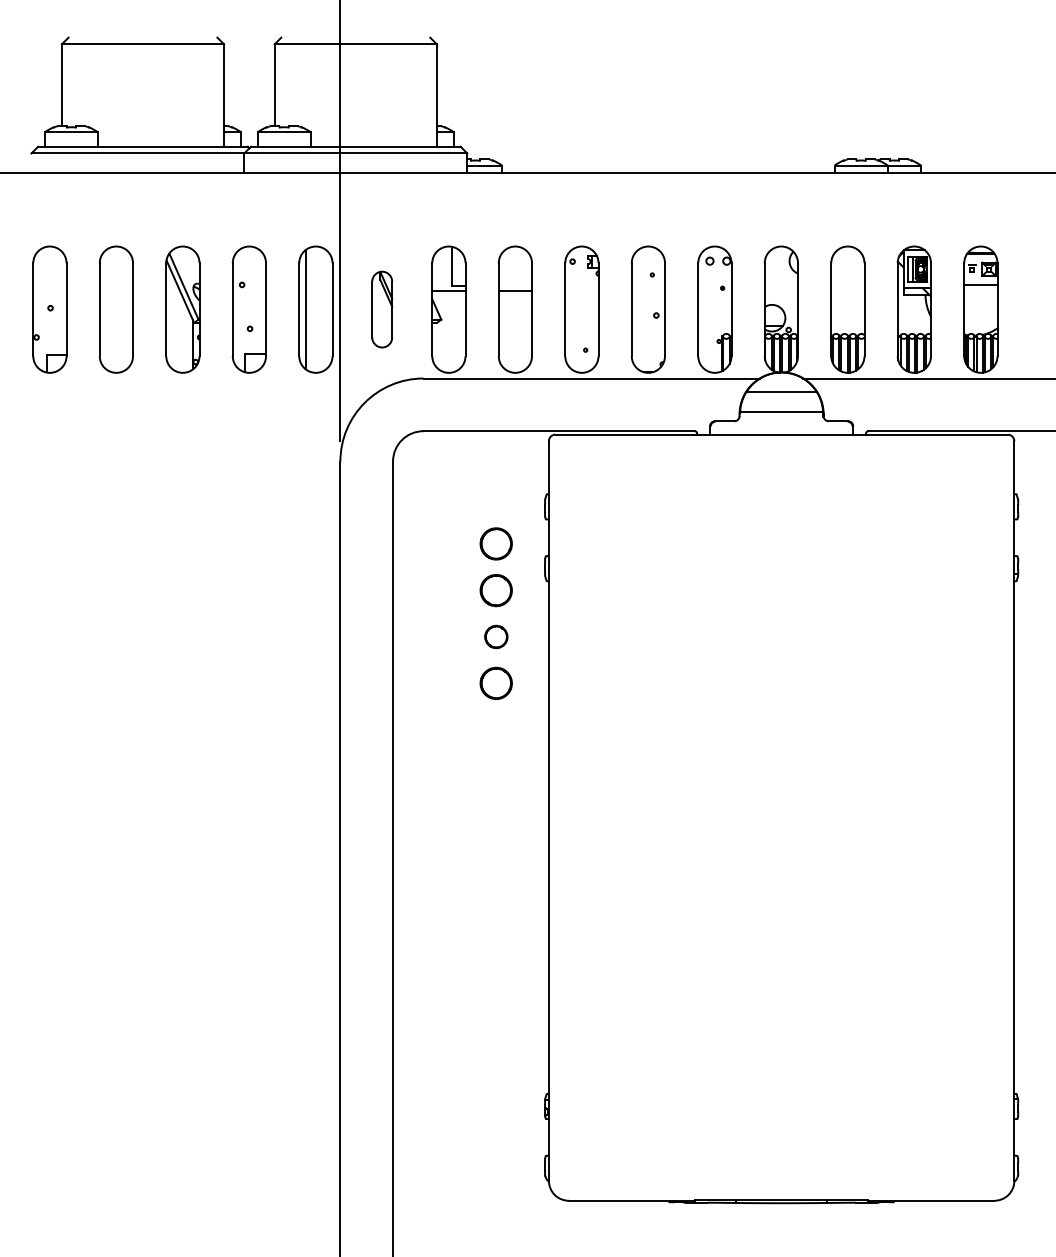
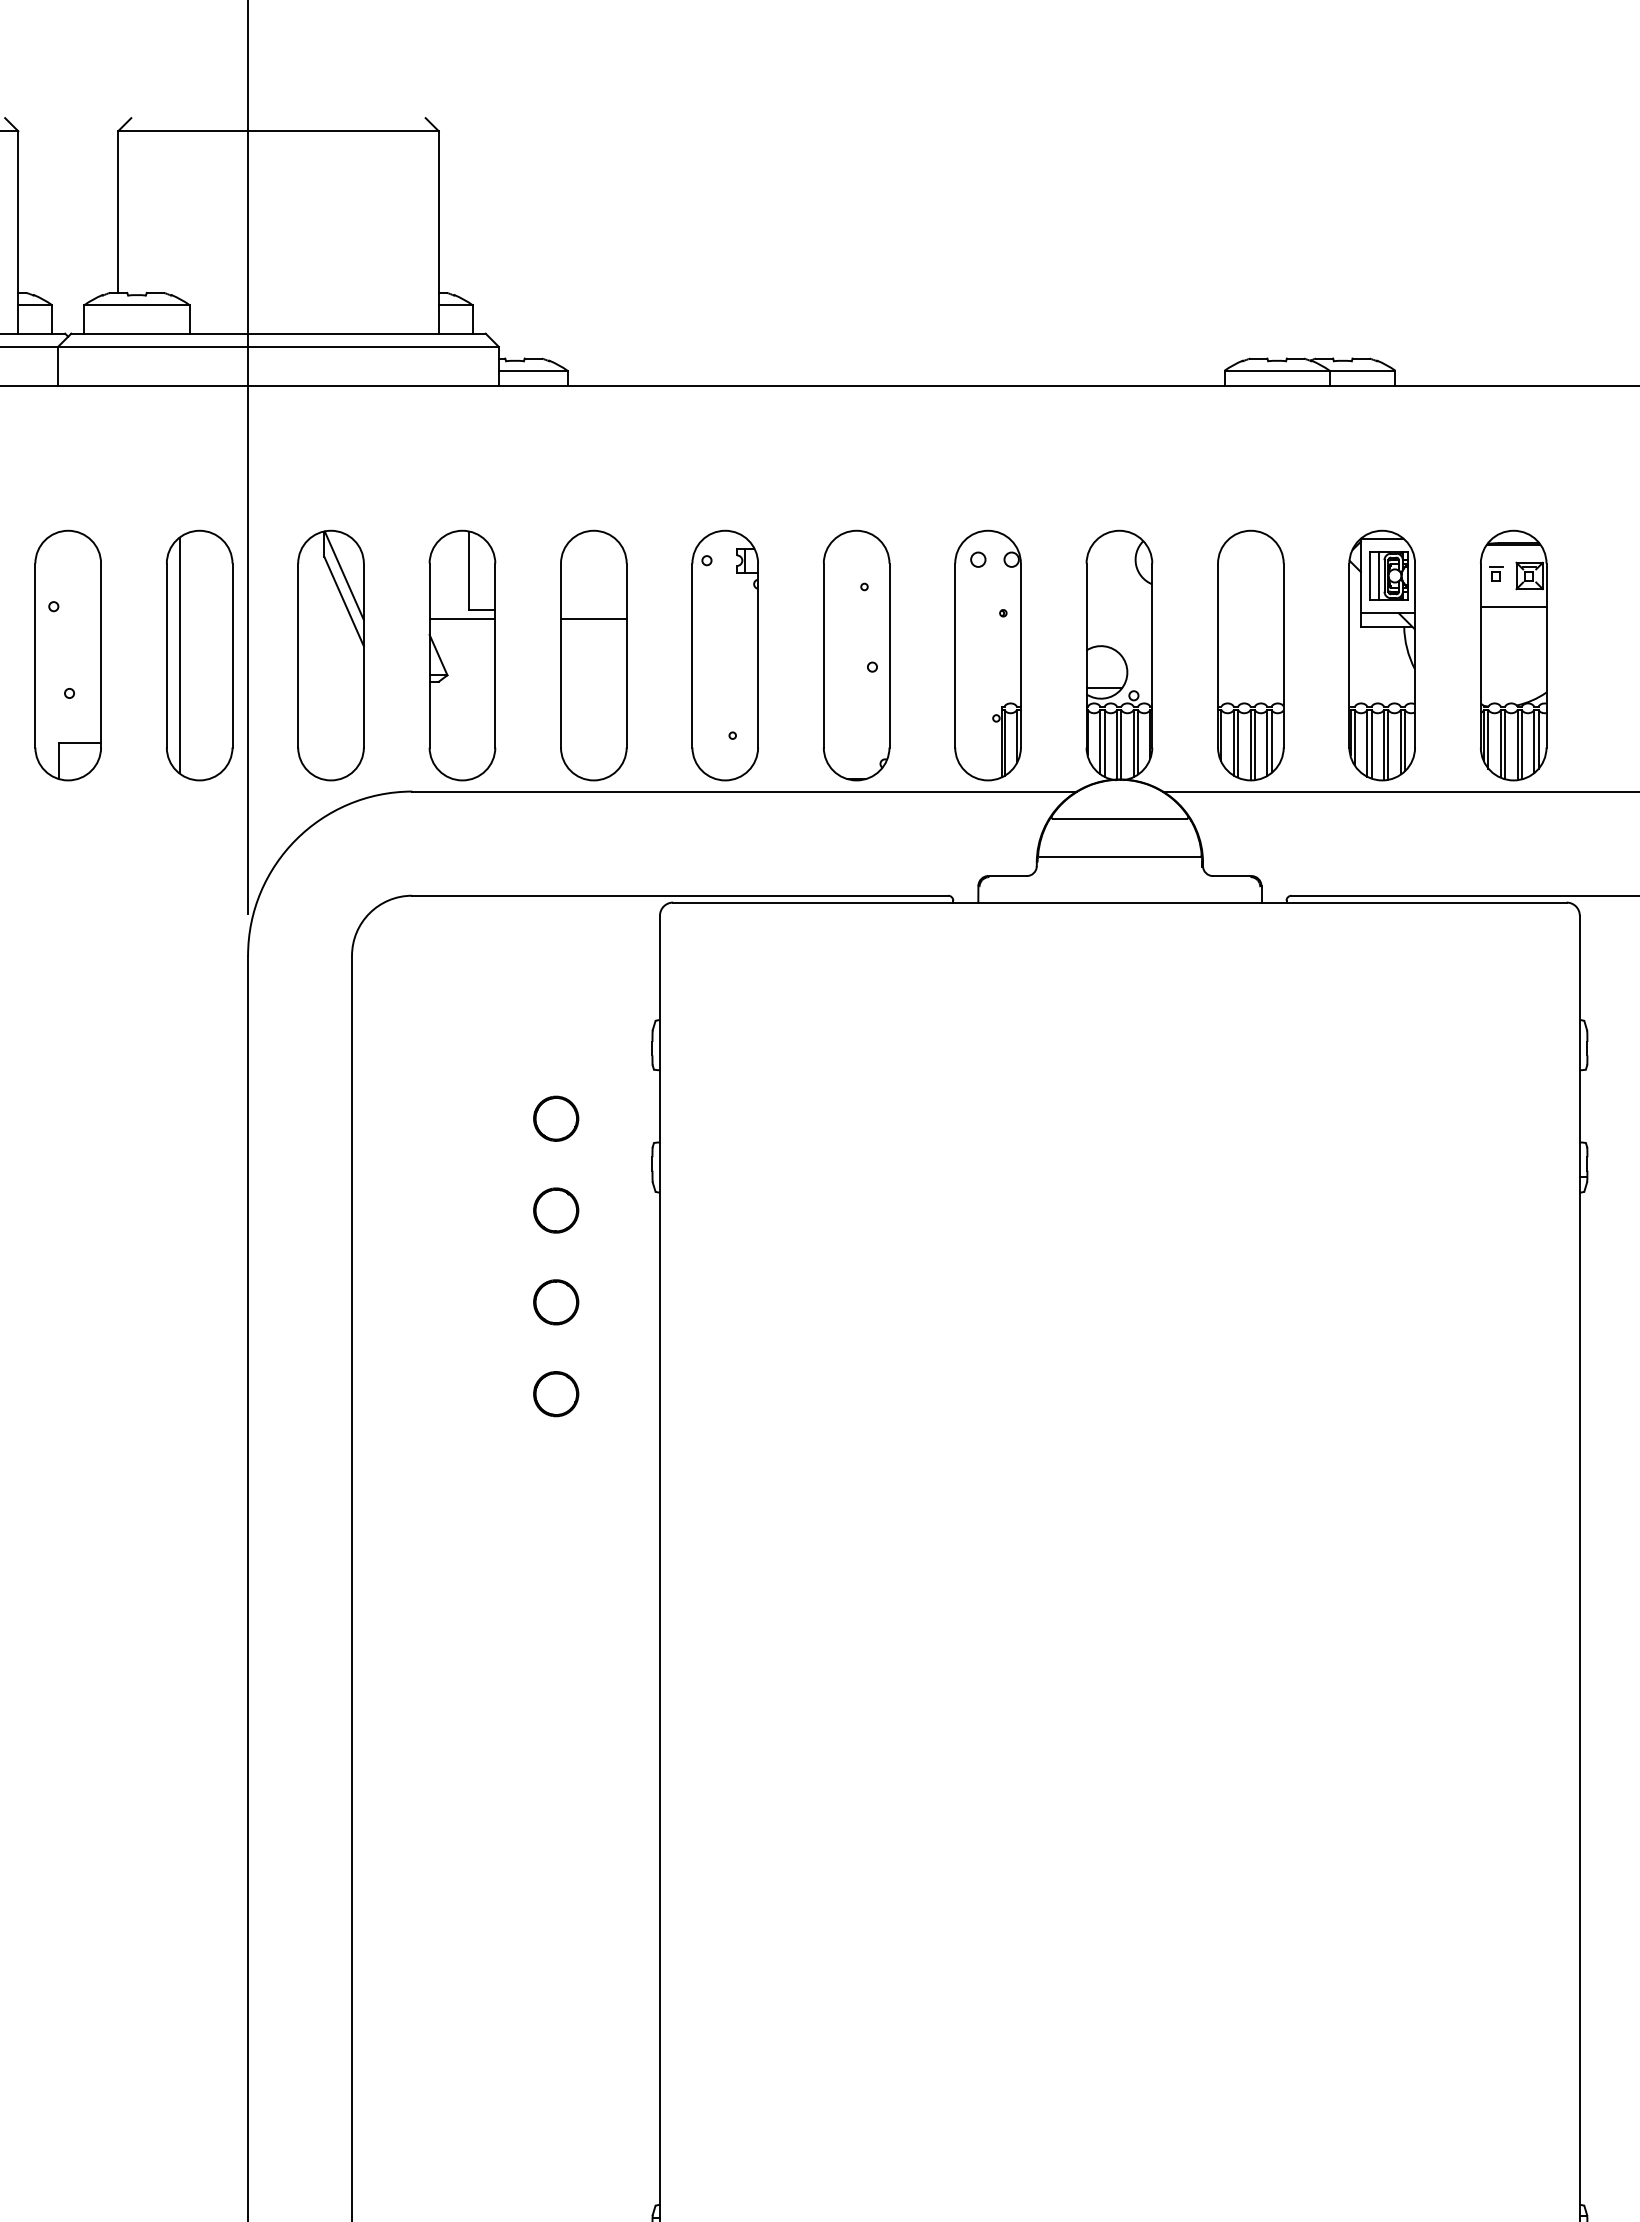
part: (381, 309) -> (329, 655), size x1.67
part: (496, 544) -> (556, 1119), size x0.71
part: (496, 590) -> (556, 1210), size x0.71
part: (496, 683) -> (556, 1394), size x0.71

